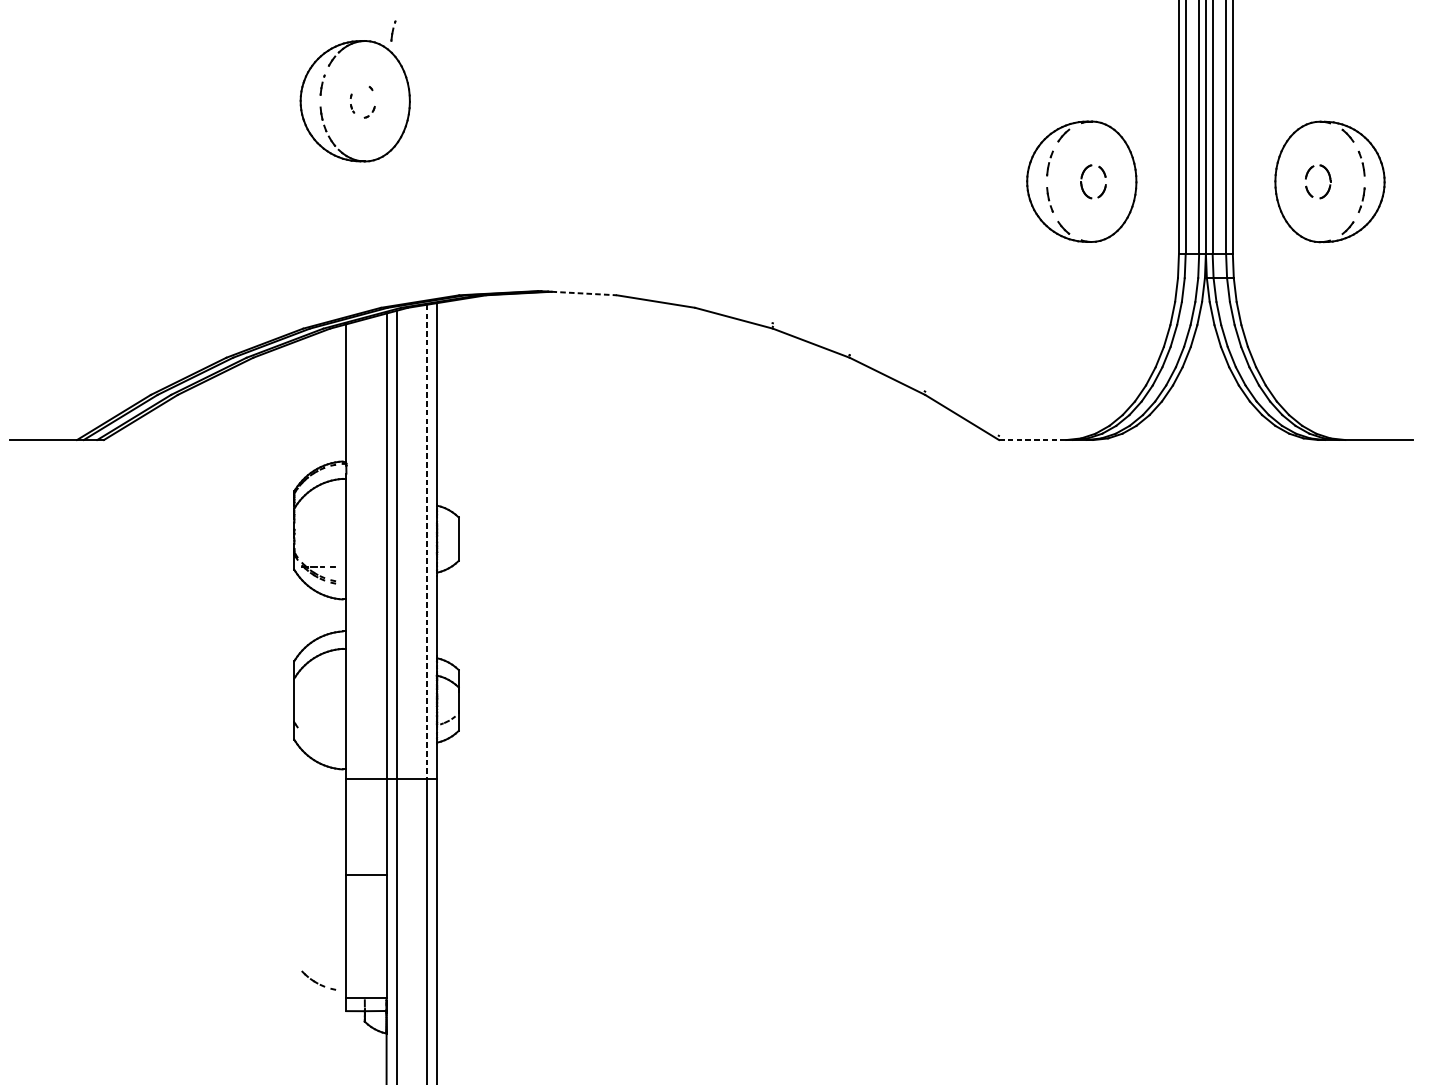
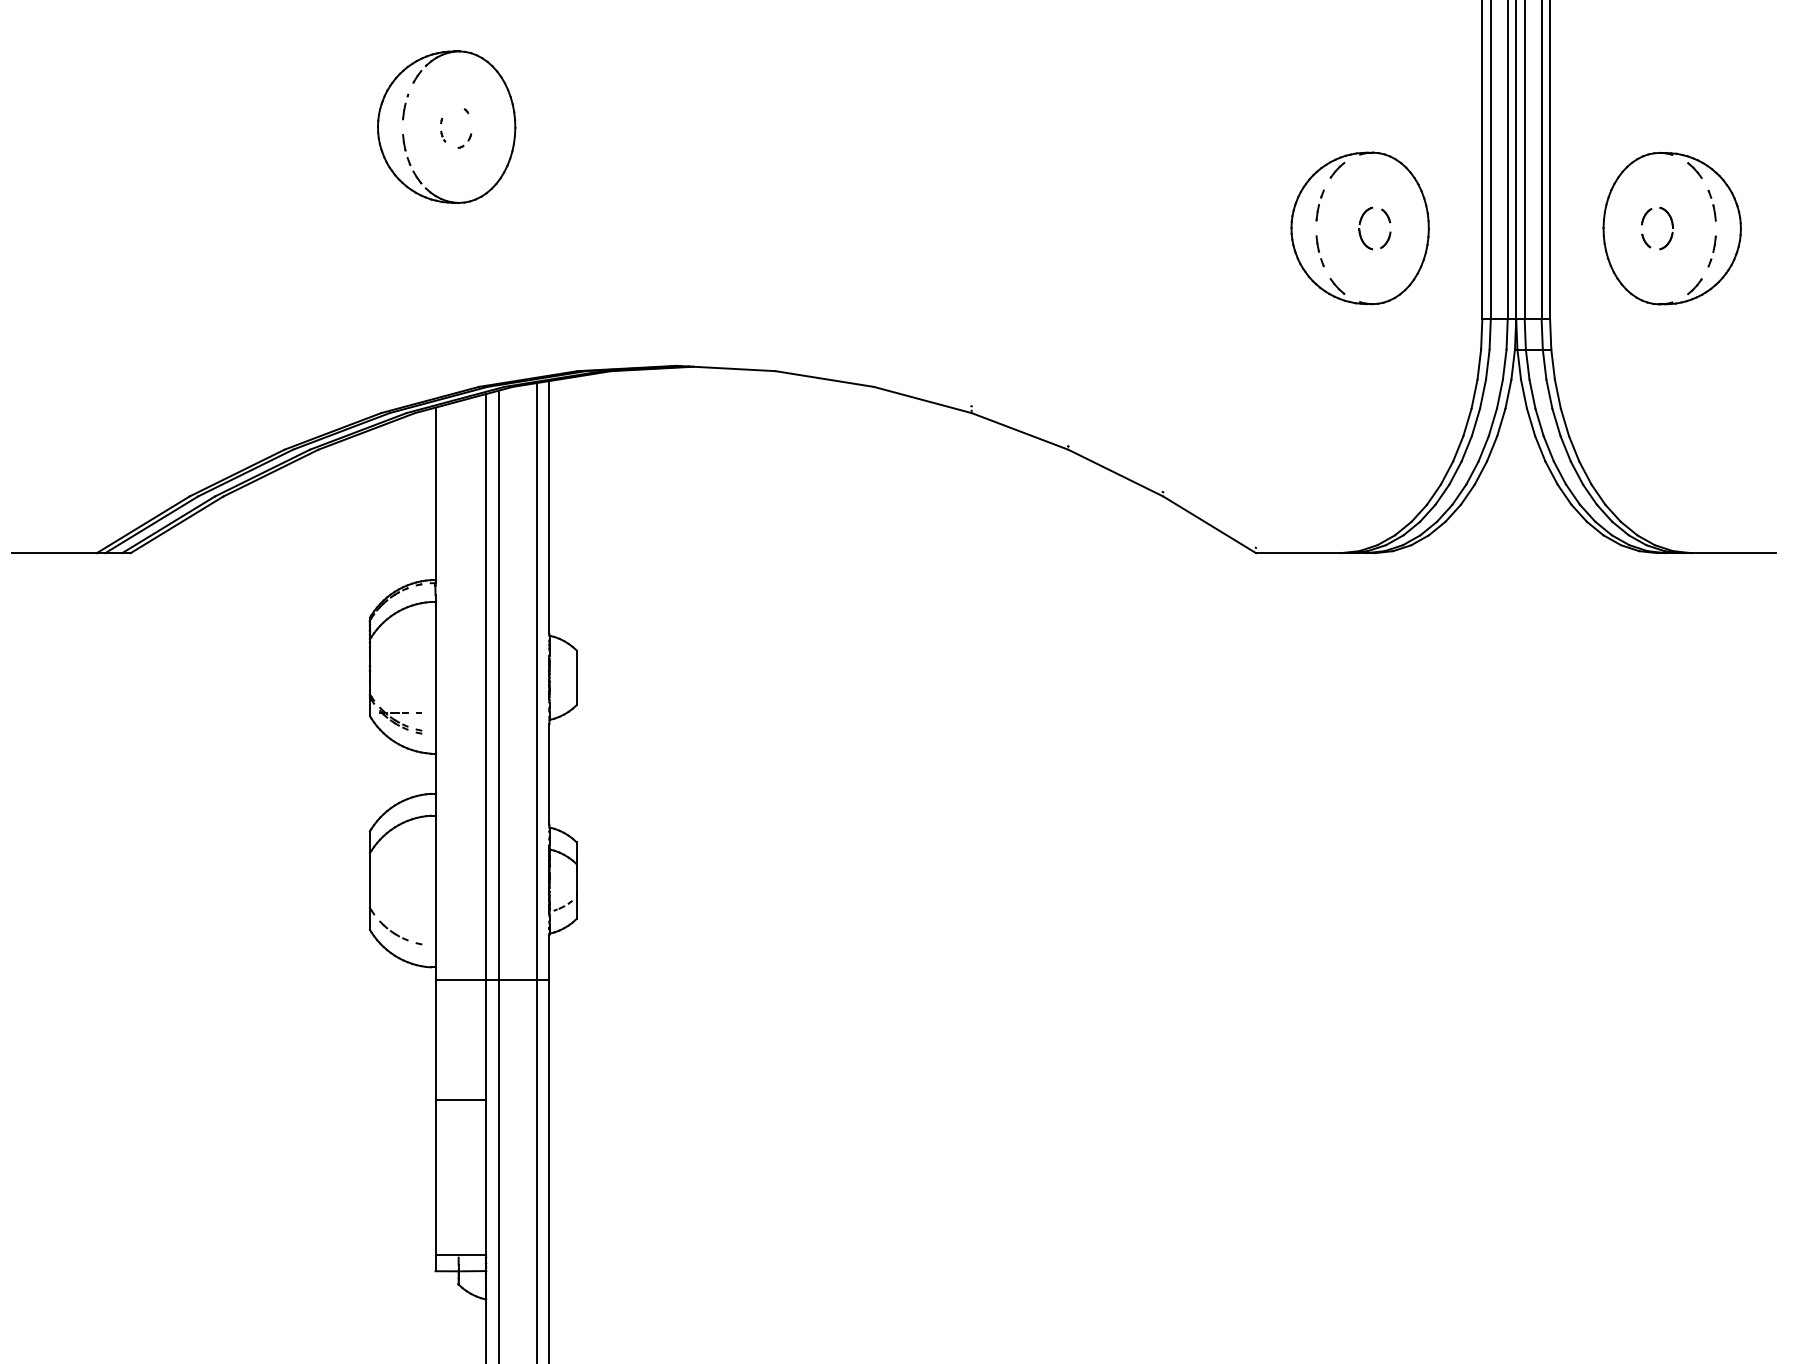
part: (393, 30) -> (494, 38), removed
line: (584, 293) -> (734, 368), dashed -> solid
line: (1033, 440) -> (1299, 553), dashed -> solid
line: (426, 542) -> (536, 681), dashed -> solid
part: (318, 980) -> (400, 932), moved

